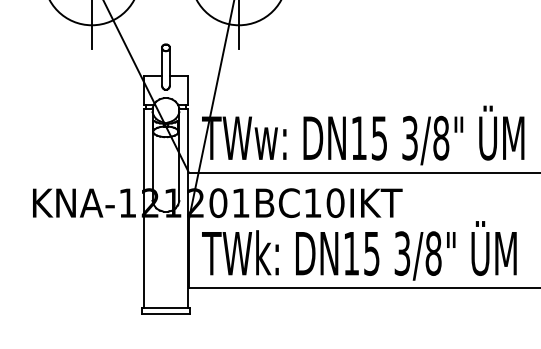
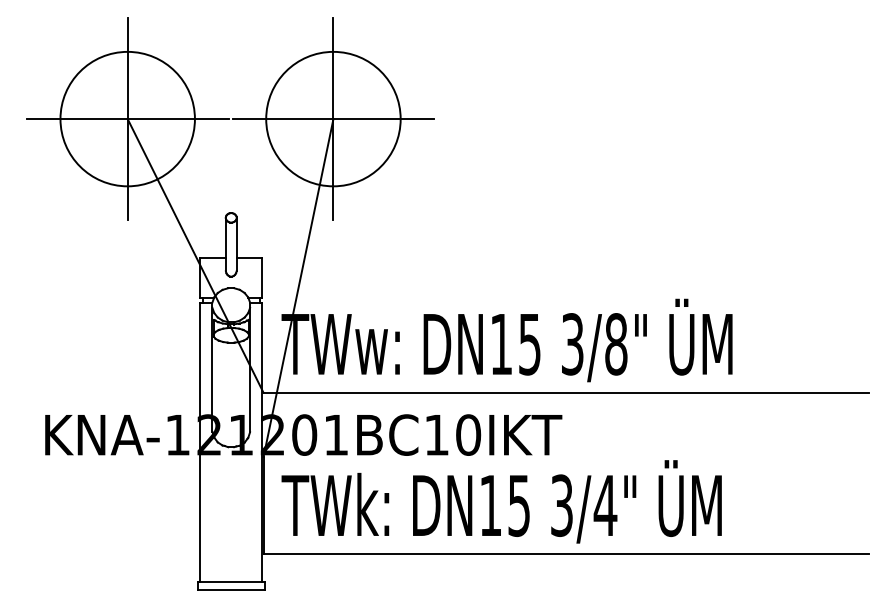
text: (433, 253) -> (605, 505), 3/8" -> 3/4"

